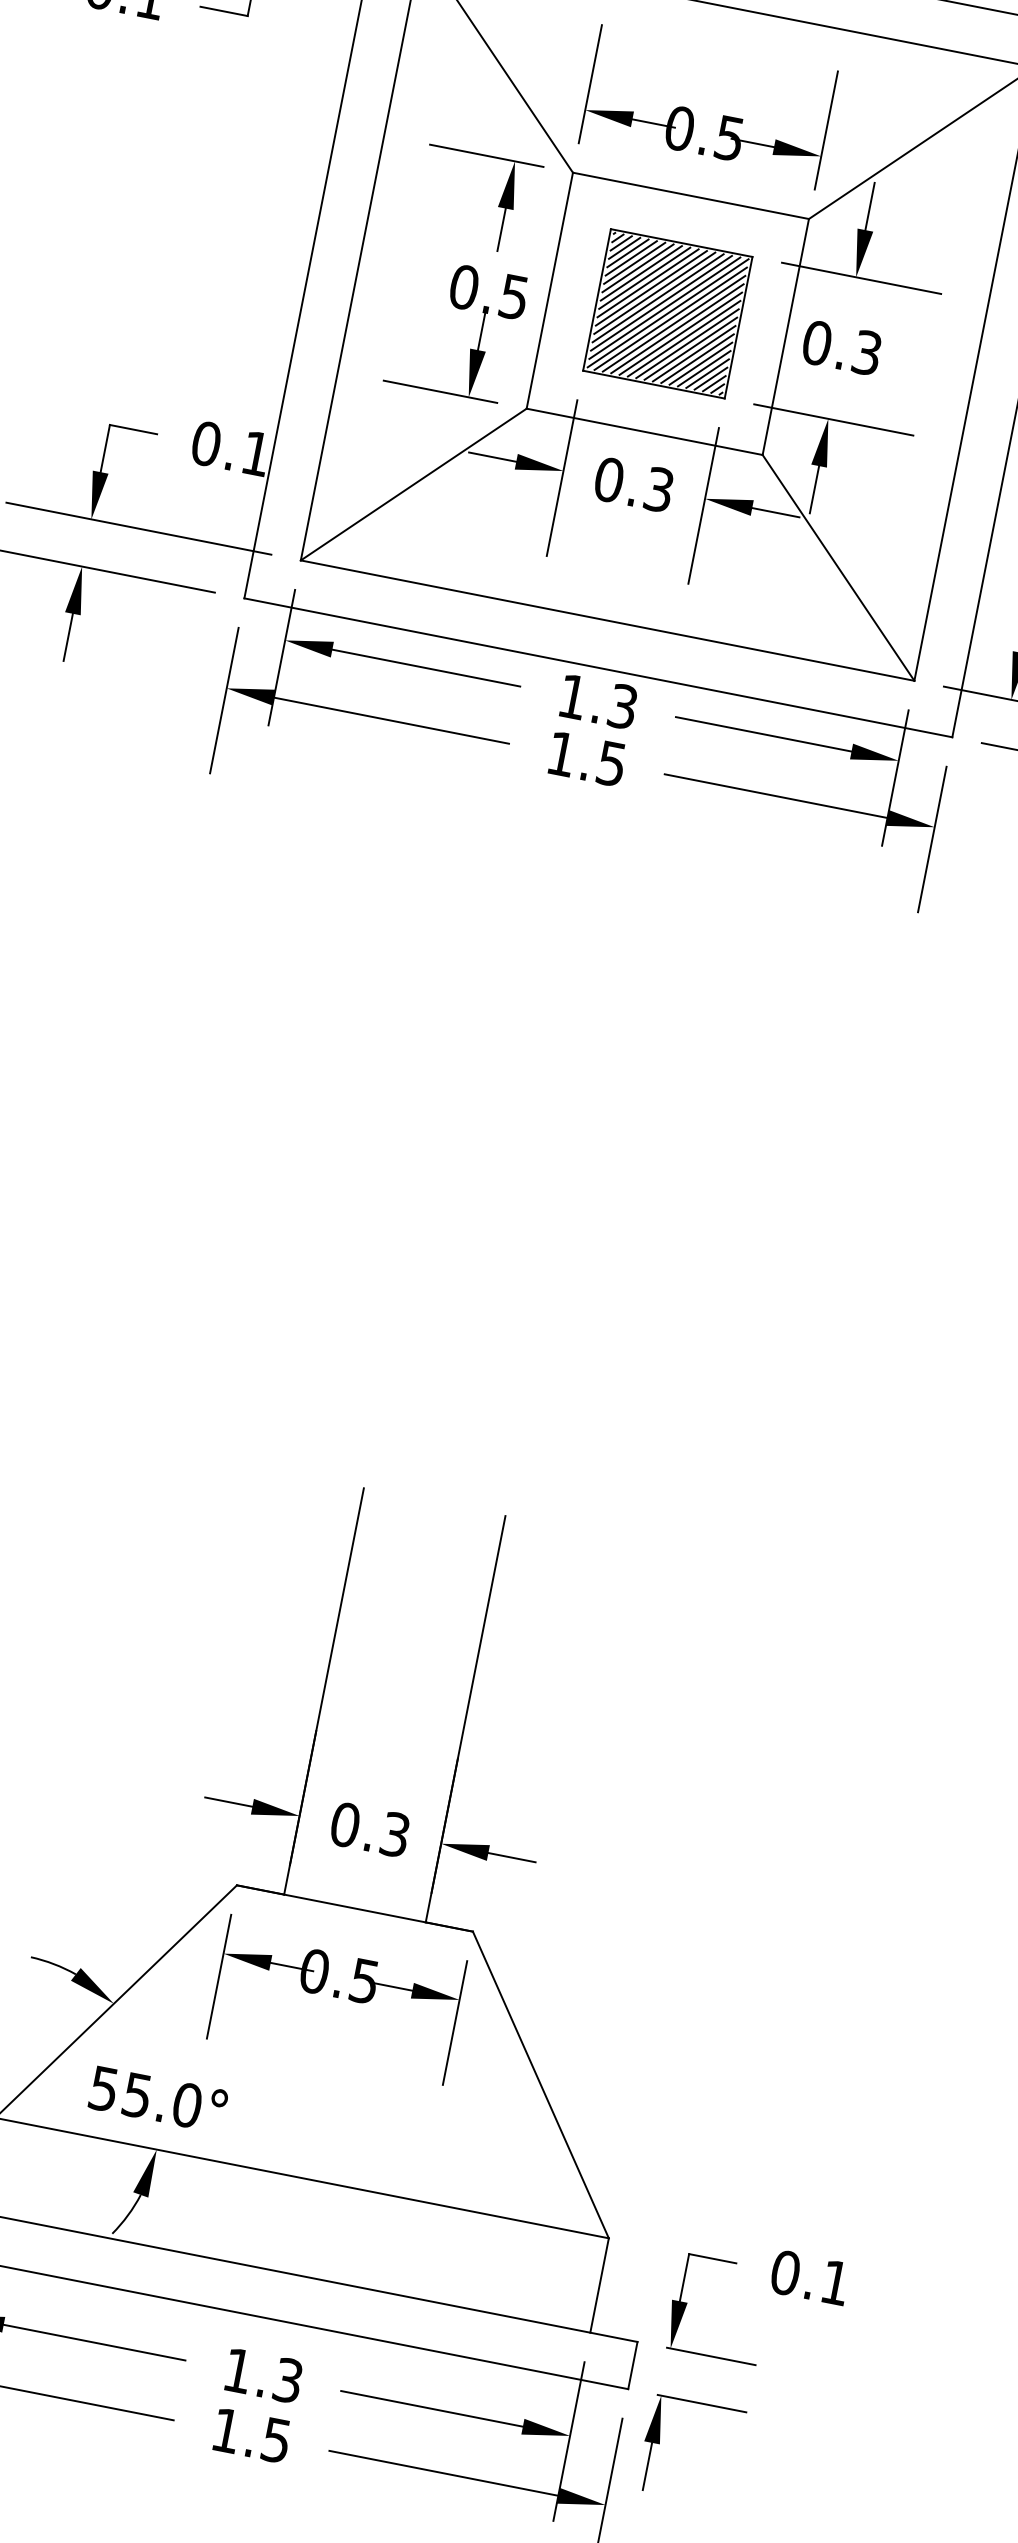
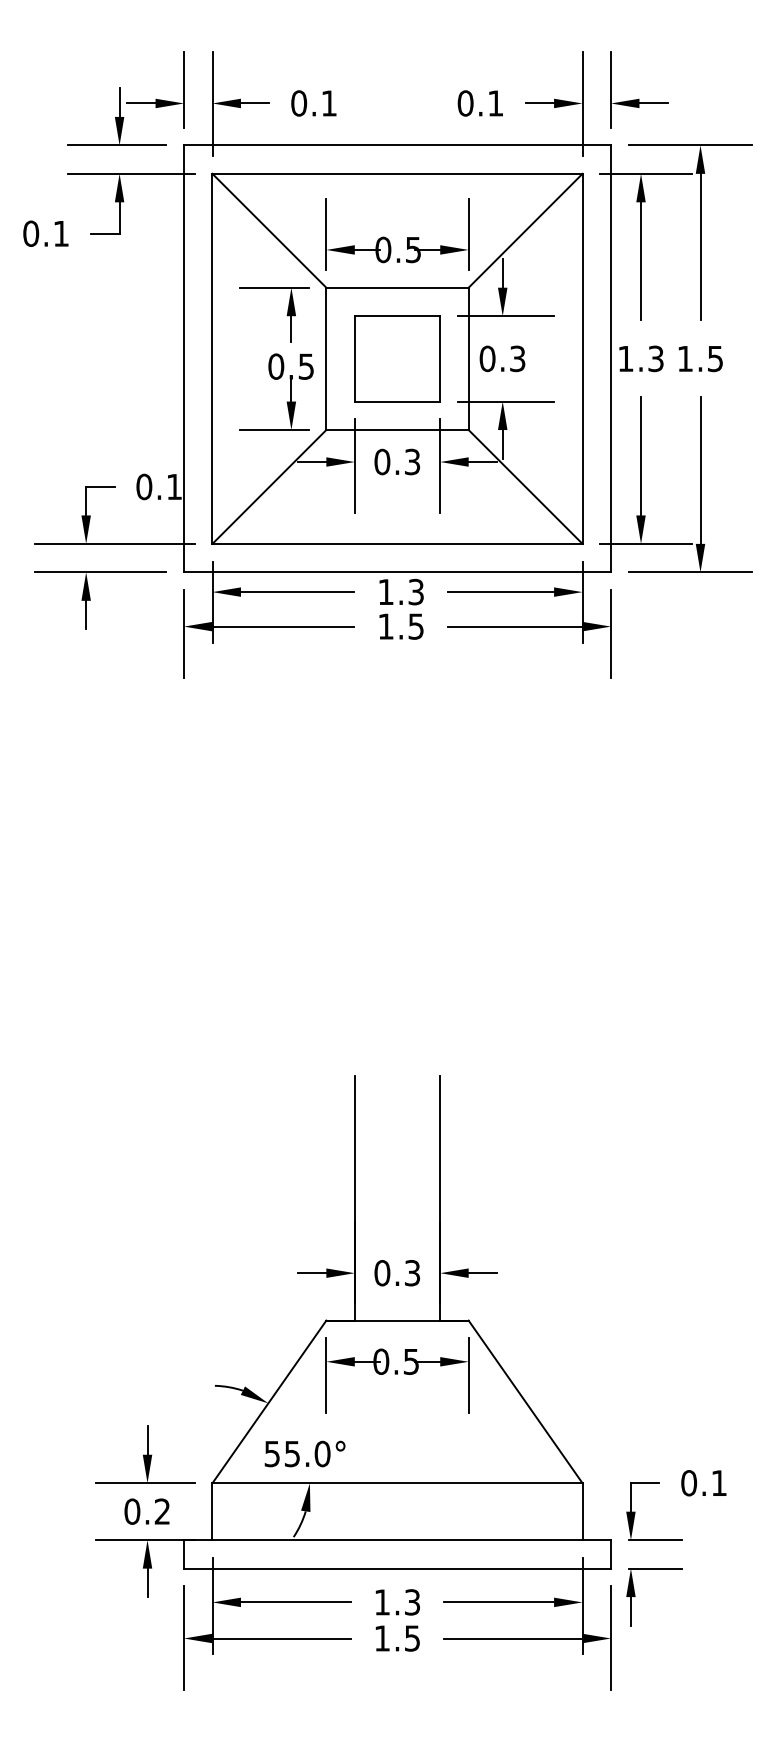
hatch: (667, 313) -> (397, 358), removed

